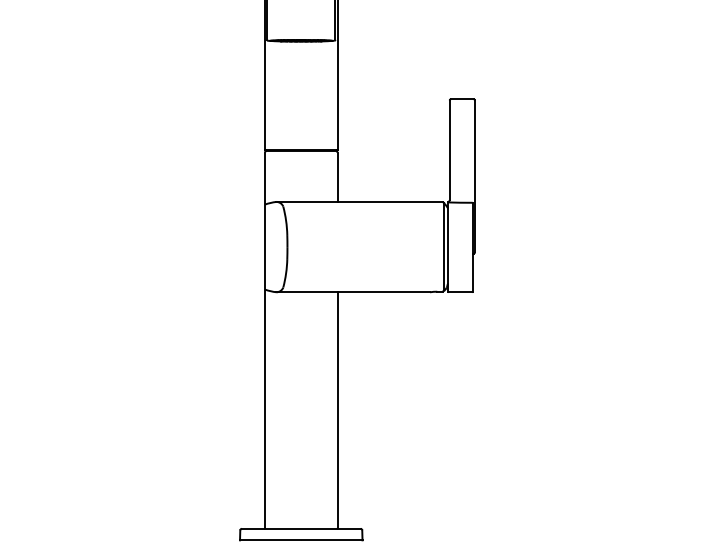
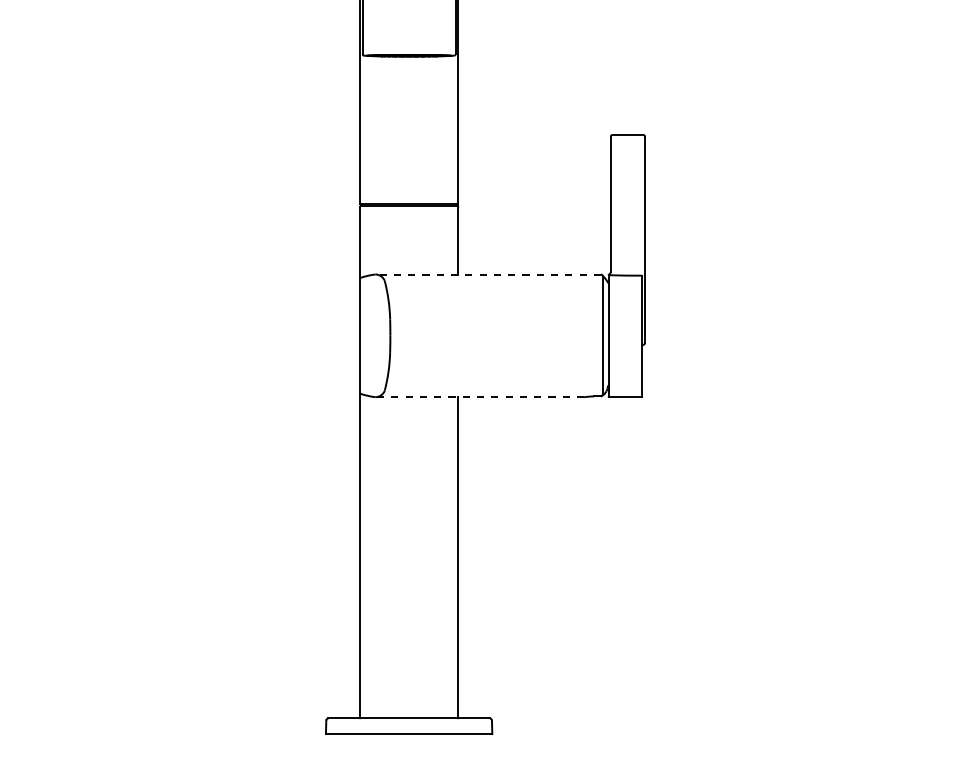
line: (359, 201) -> (488, 274), solid -> dashed
line: (353, 292) -> (479, 397), solid -> dashed

